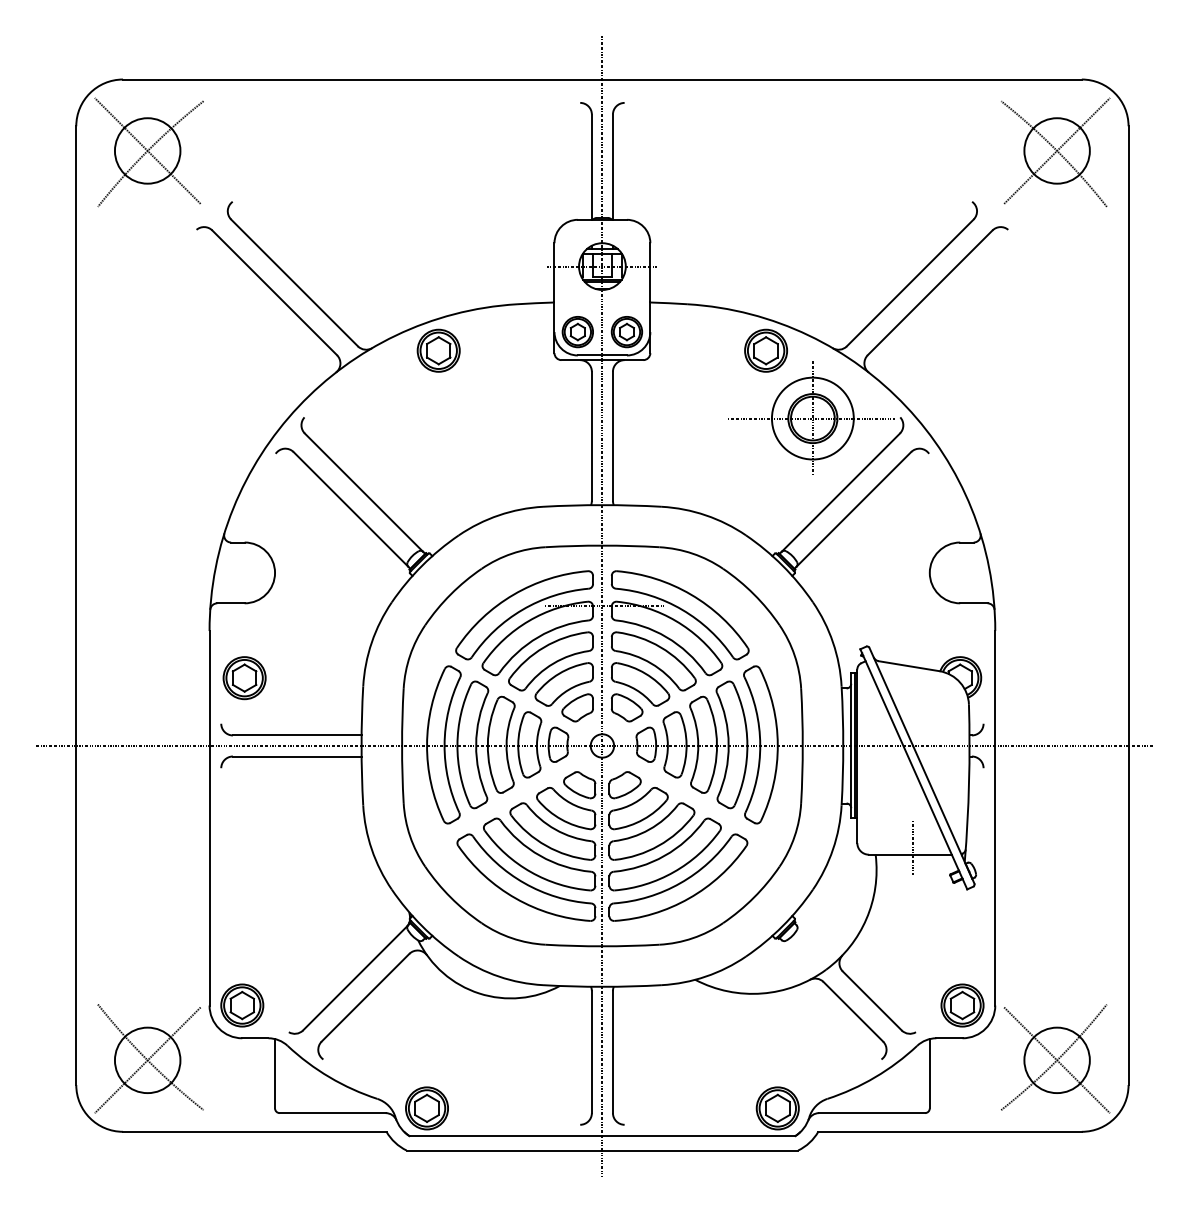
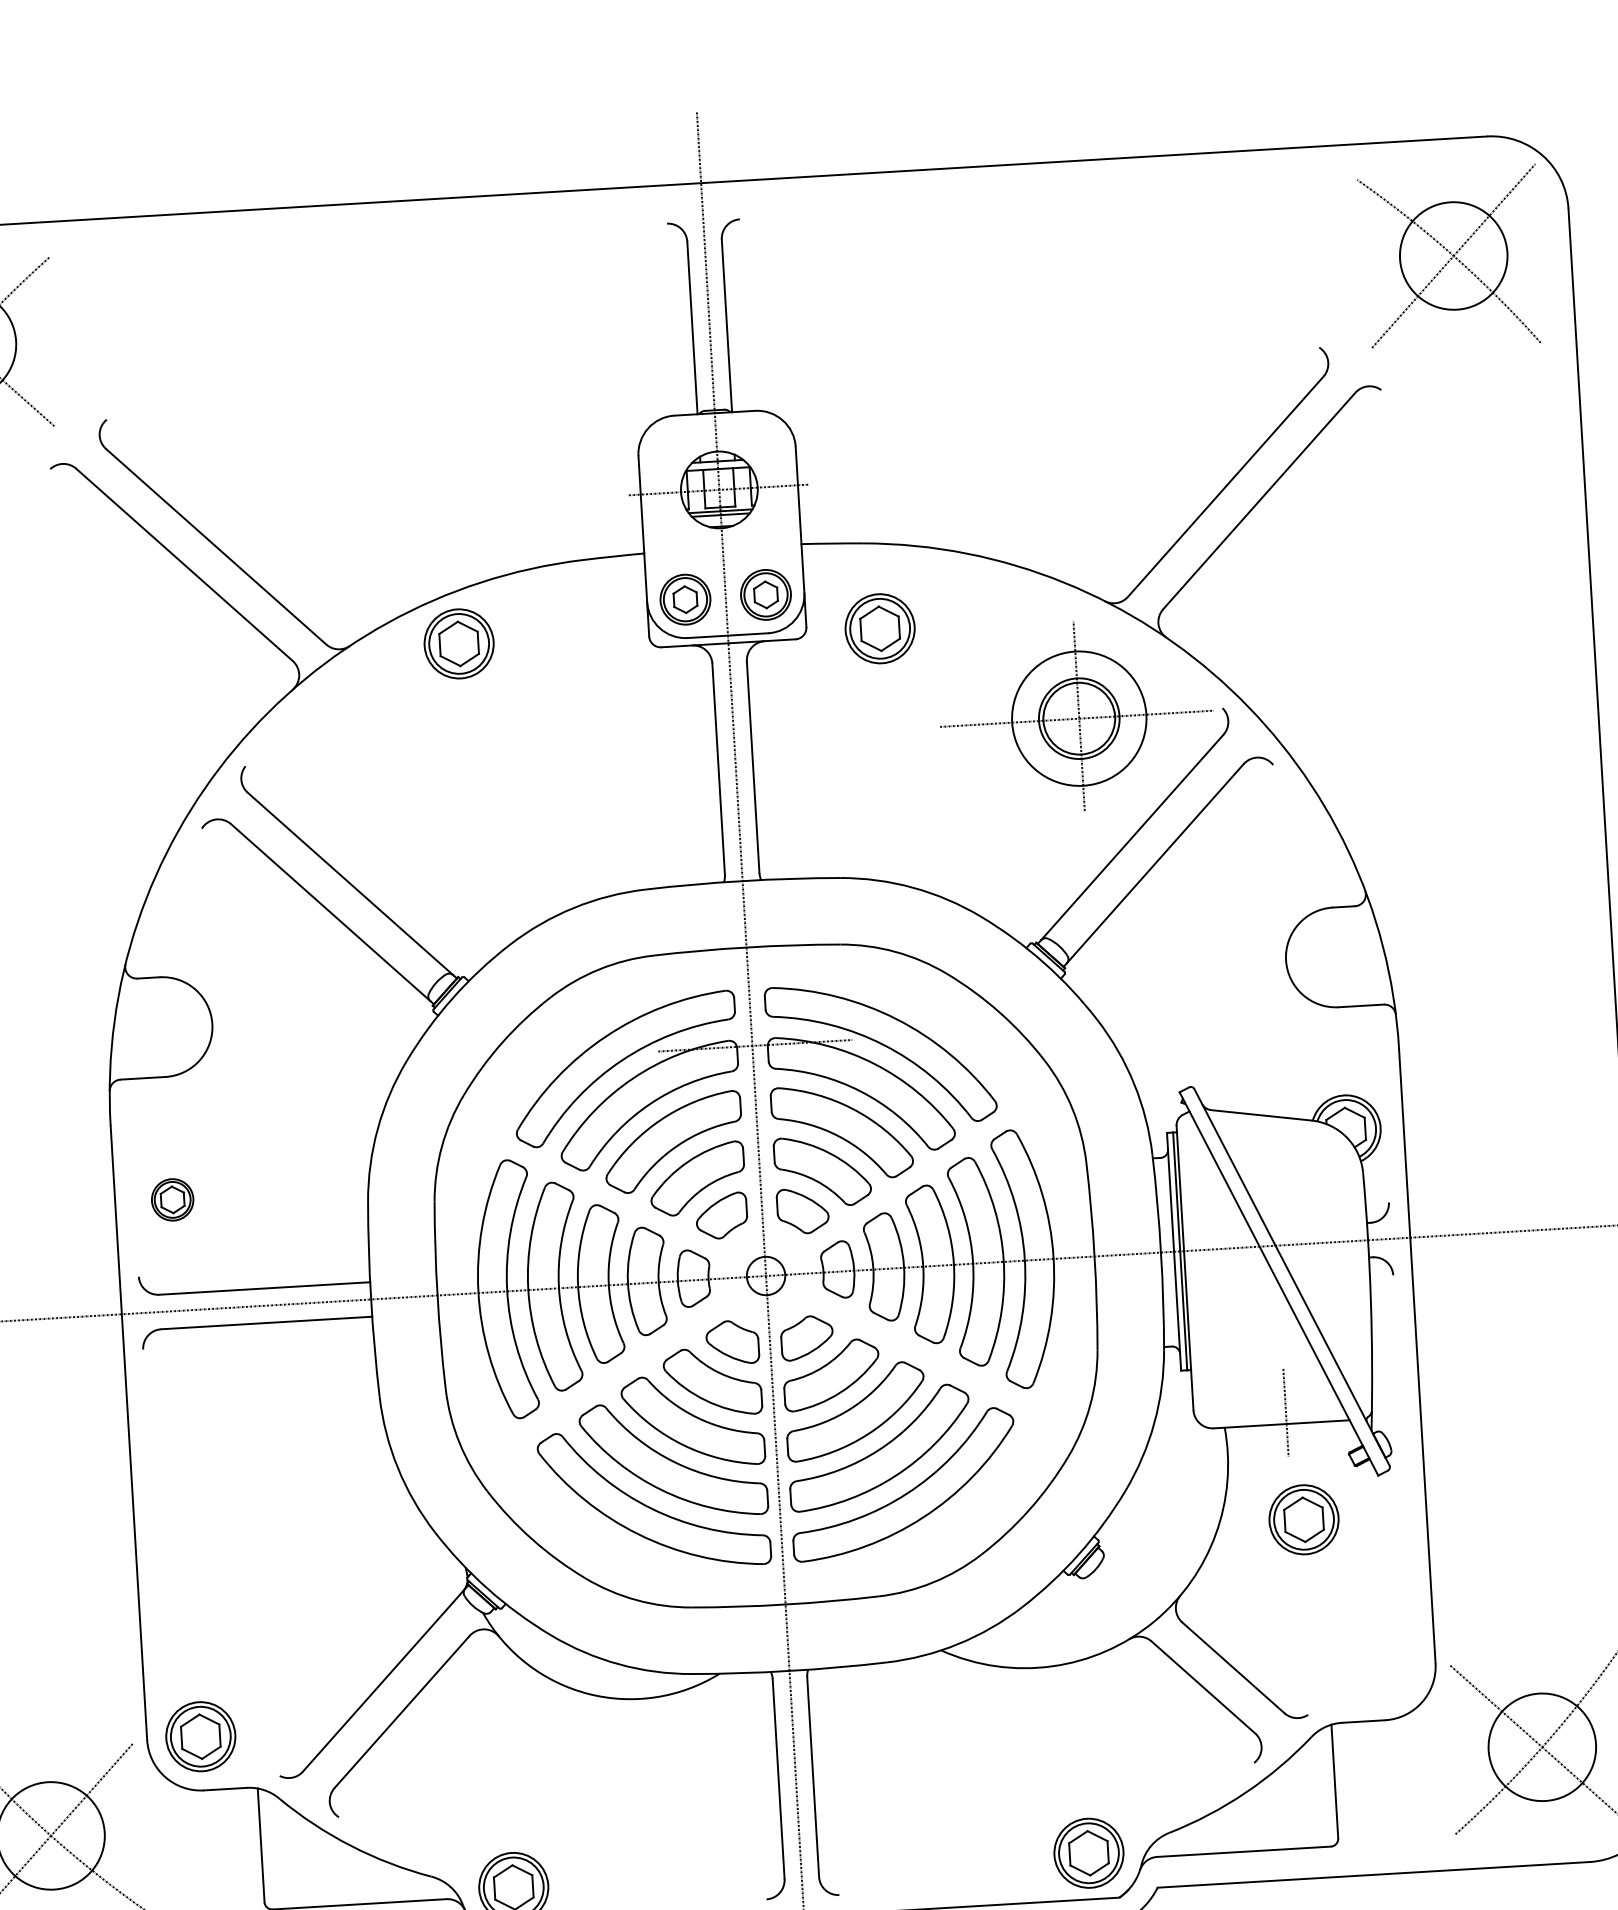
part: (765, 350) -> (879, 628), moved
part: (244, 678) -> (172, 1200), size x0.6
part: (962, 1005) -> (1303, 1519), moved

